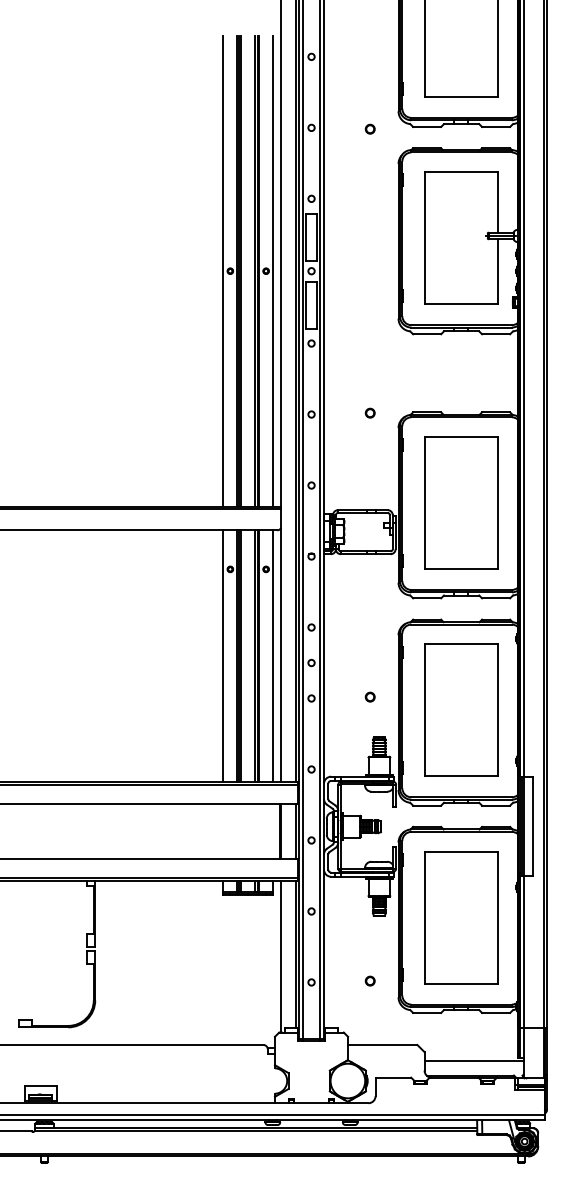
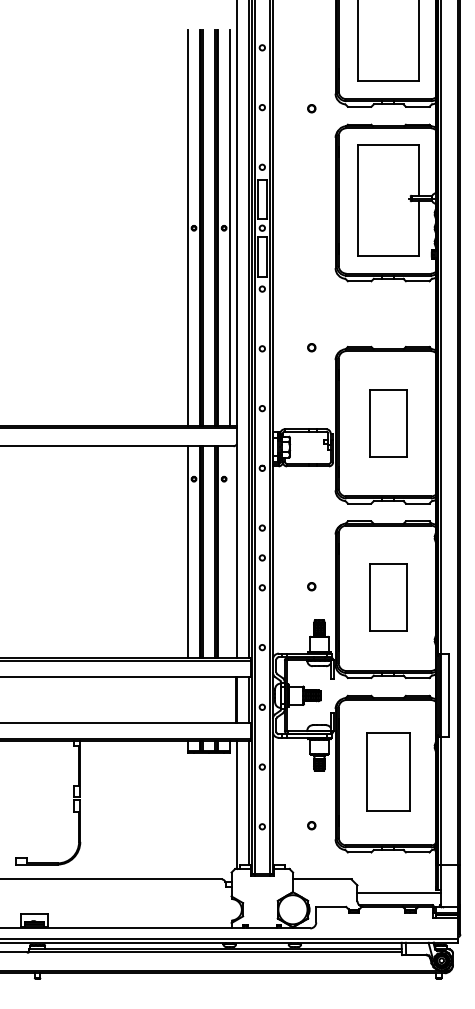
part: (461, 502) -> (388, 422), size x0.6
line: (273, 655) -> (230, 551), removed
part: (461, 709) -> (388, 597), size x0.6
part: (461, 917) -> (388, 772), size x0.7

